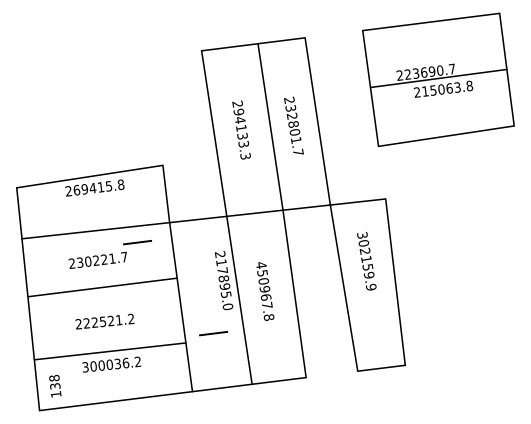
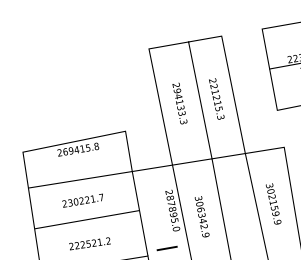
text: (294, 129) -> (217, 101), 232801.7 -> 221215.3
line: (137, 242) -> (110, 186), removed
text: (366, 261) -> (273, 204), moved
text: (221, 262) -> (170, 197), 217895.0 -> 287895.0
text: (265, 291) -> (202, 216), 450967.8 -> 306342.9

